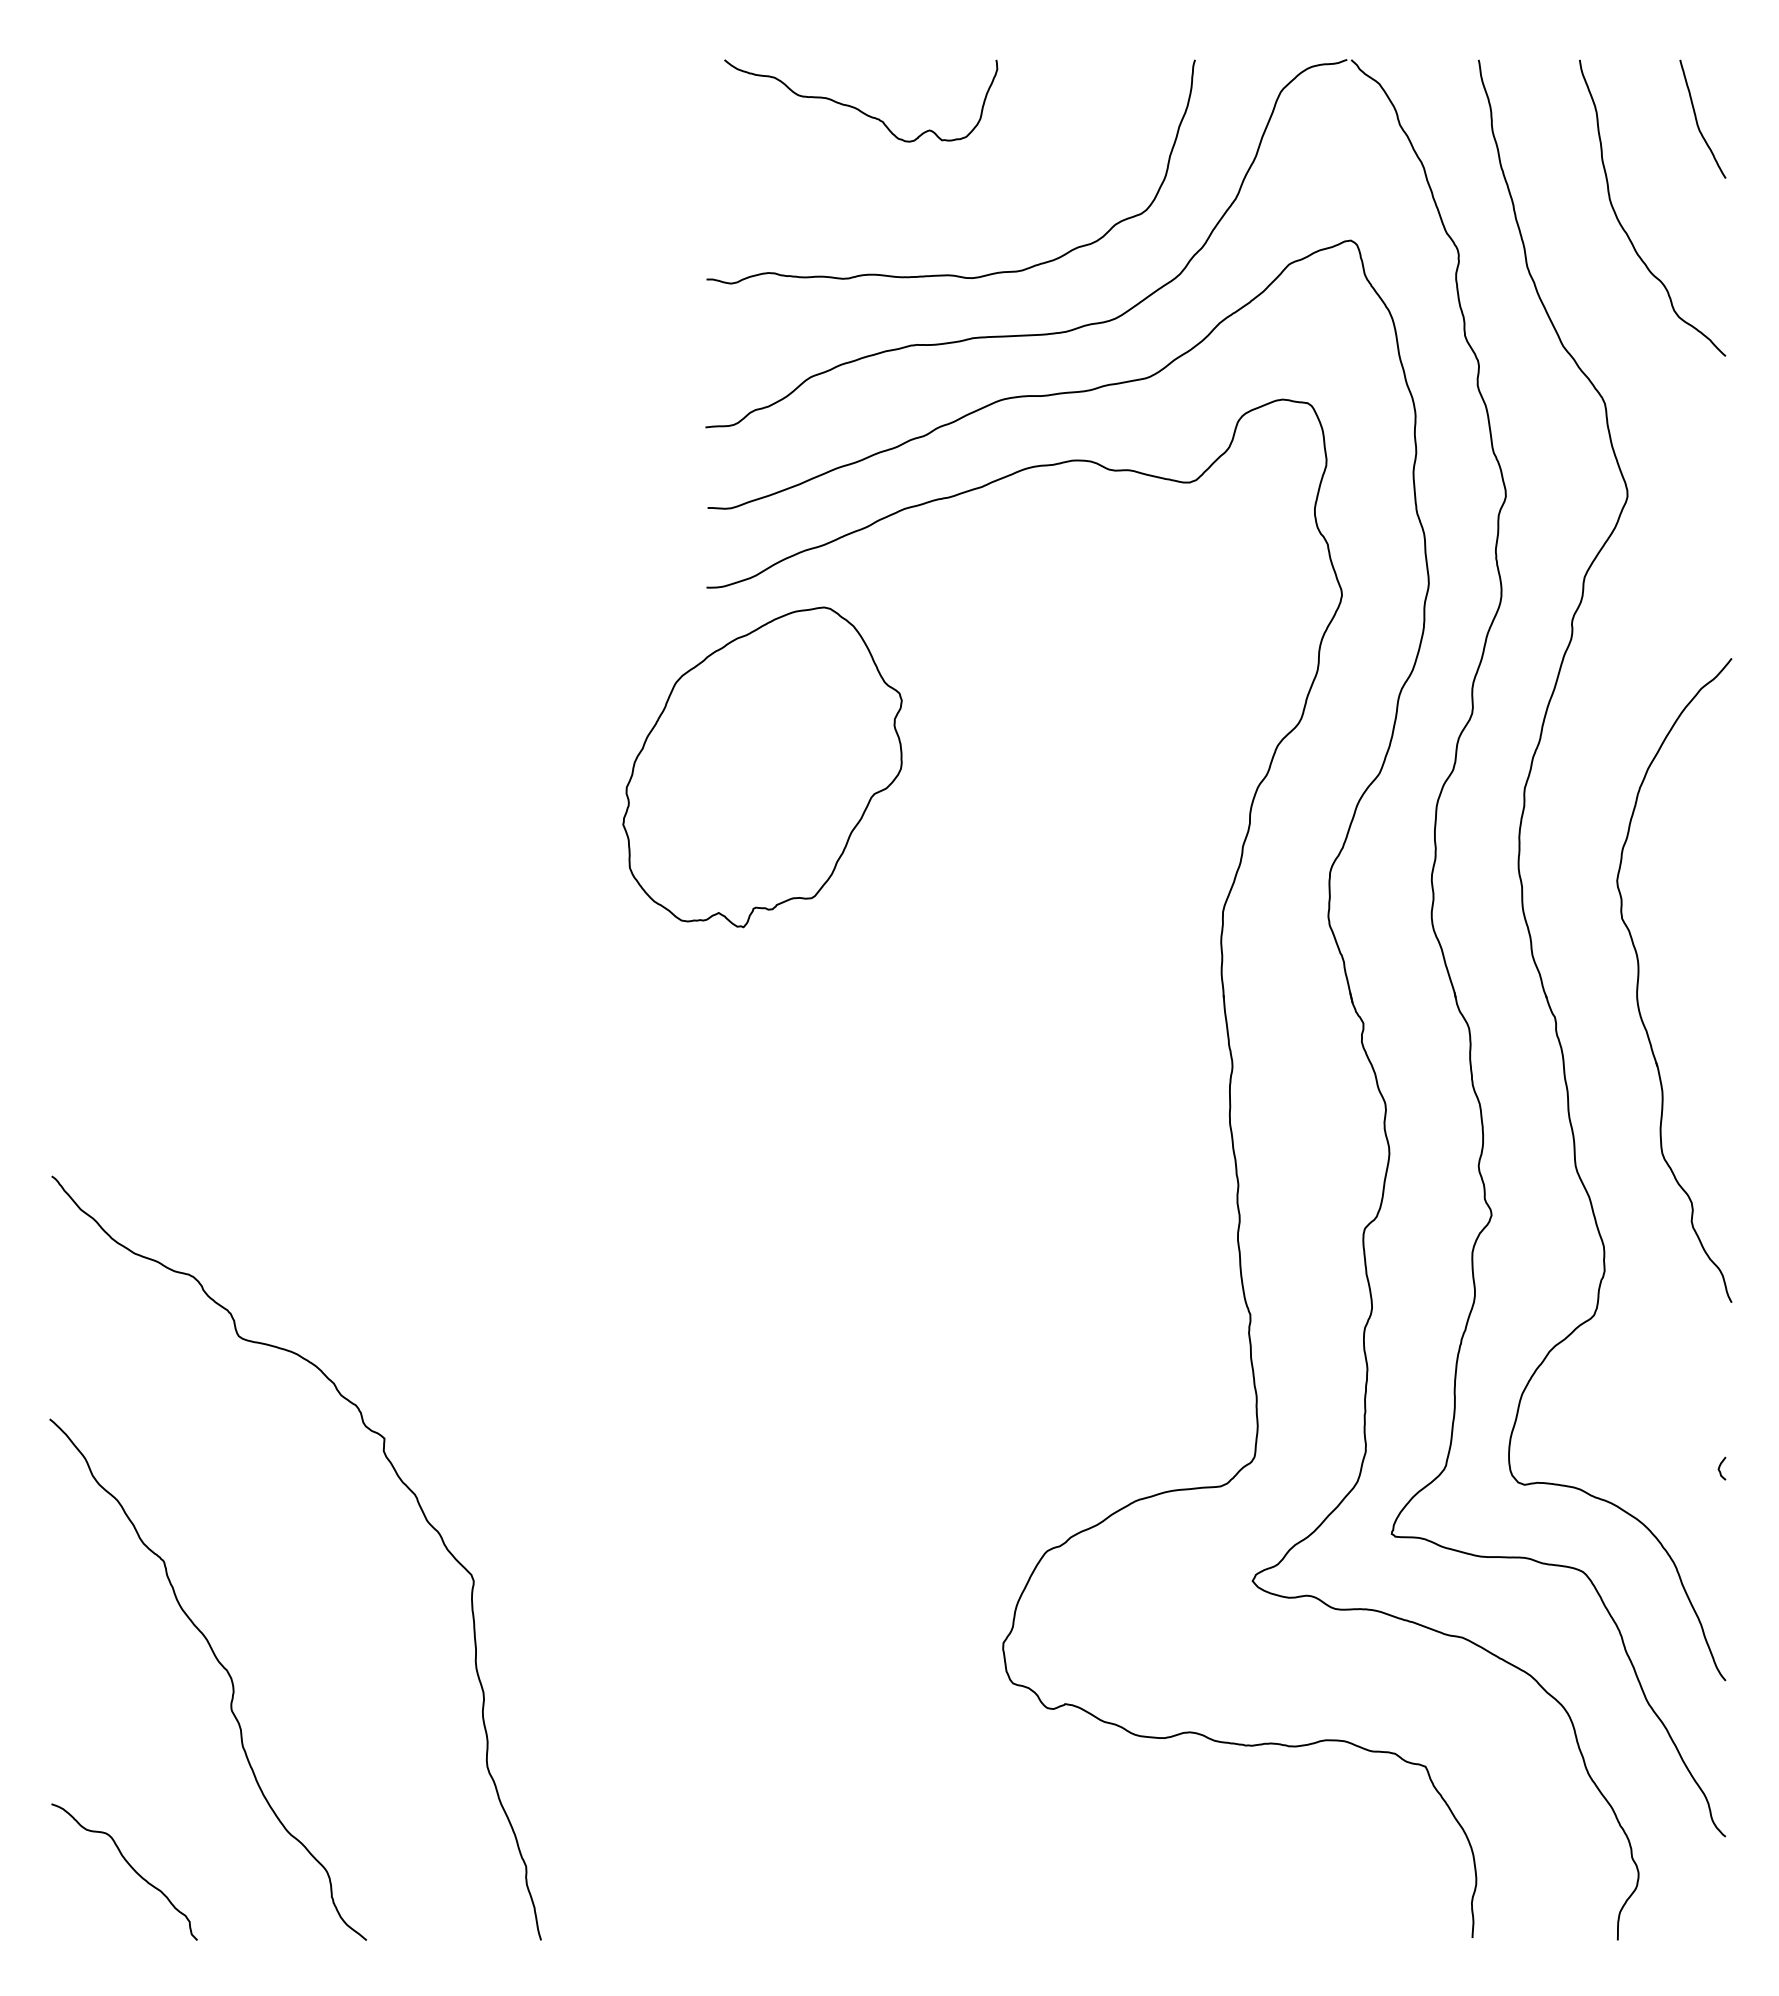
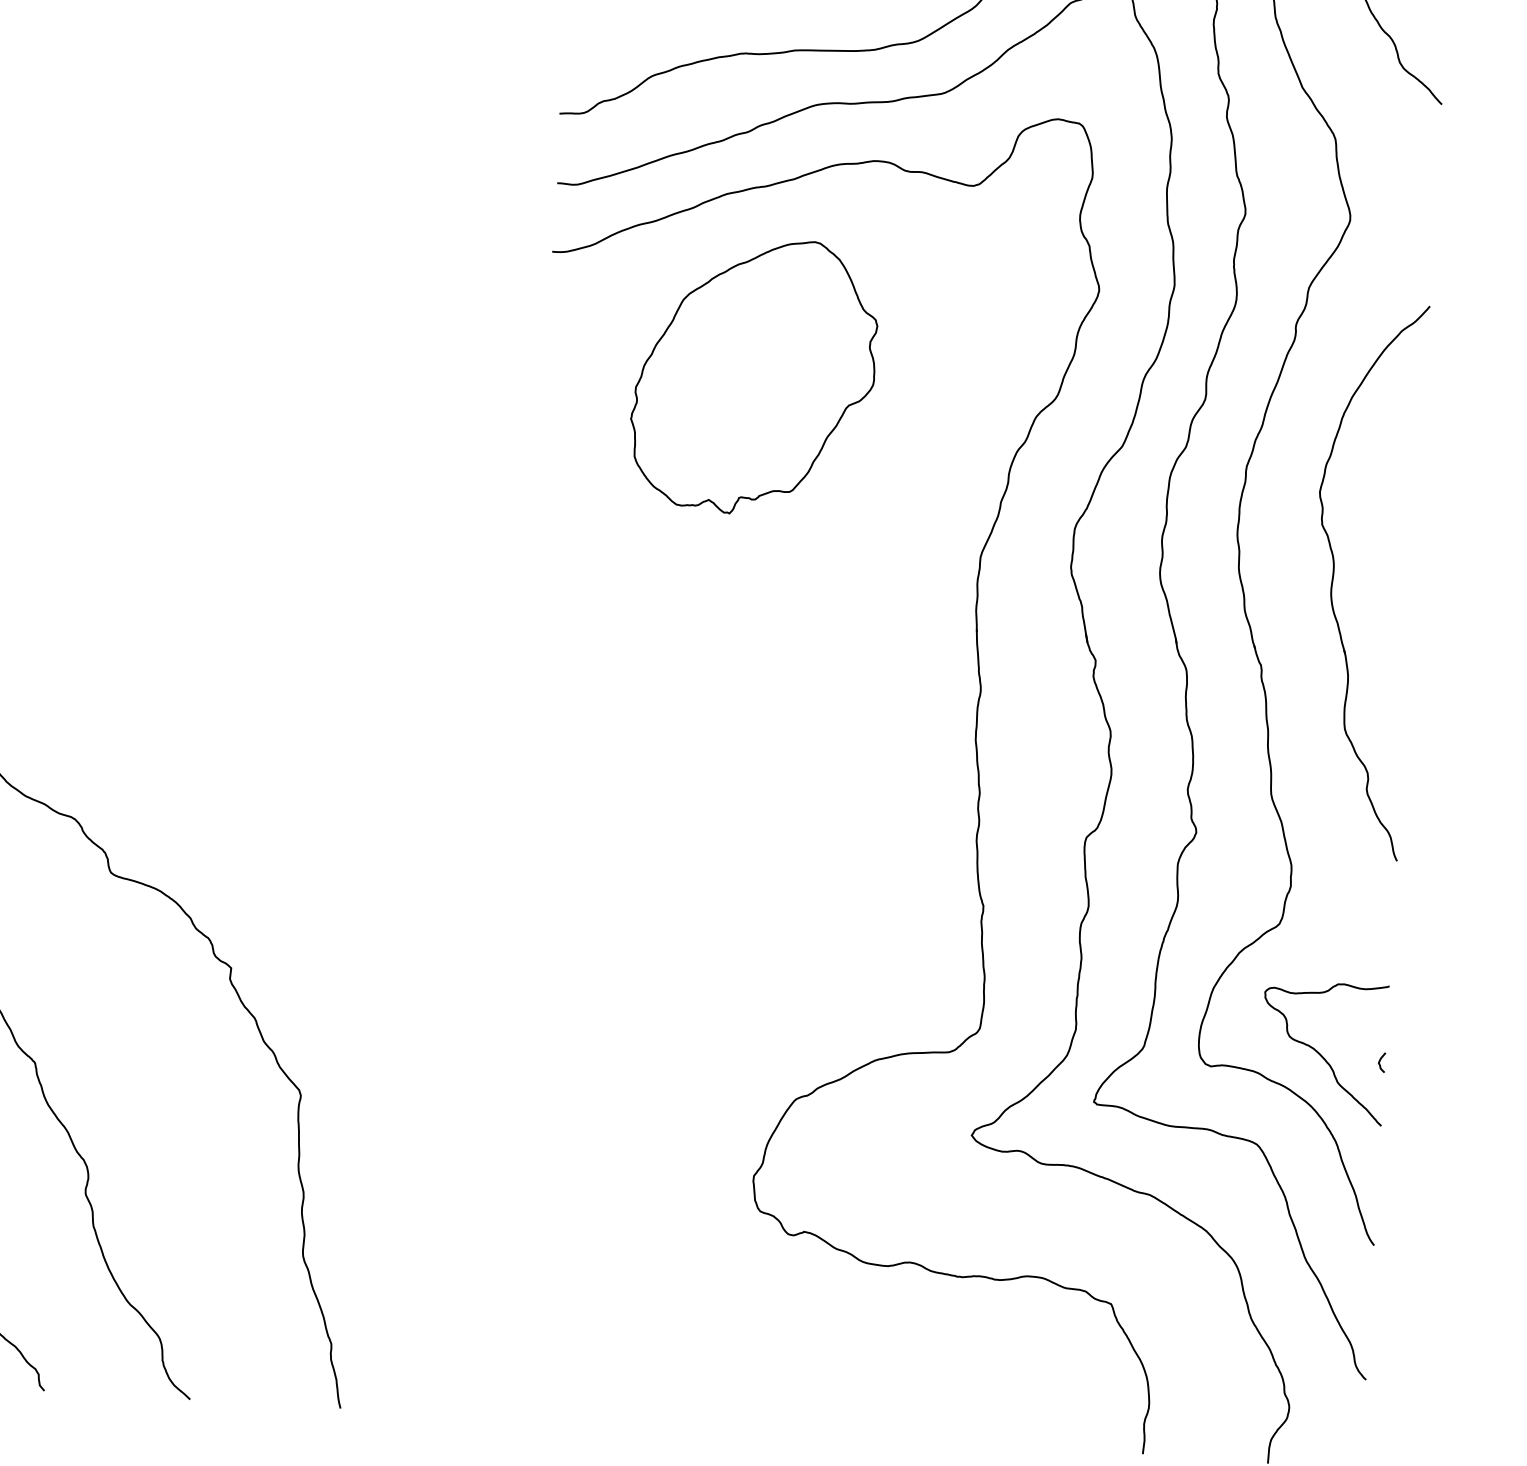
part: (762, 767) -> (753, 376), moved
part: (1639, 977) -> (1334, 576), moved
curve: (1650, 1462) -> (1320, 1053), added

